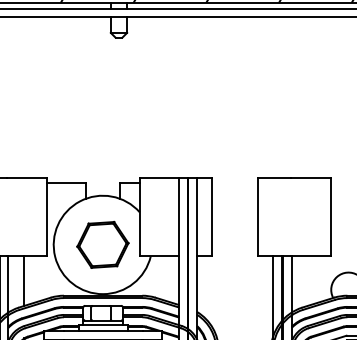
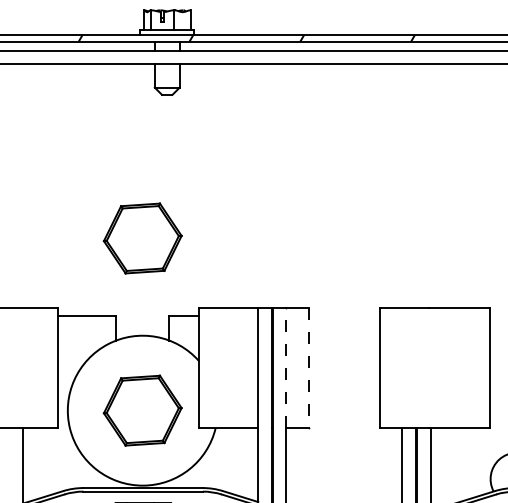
part: (102, 131) -> (142, 237), added
line: (197, 216) -> (286, 367), solid -> dashed
line: (212, 217) -> (309, 368), solid -> dashed

